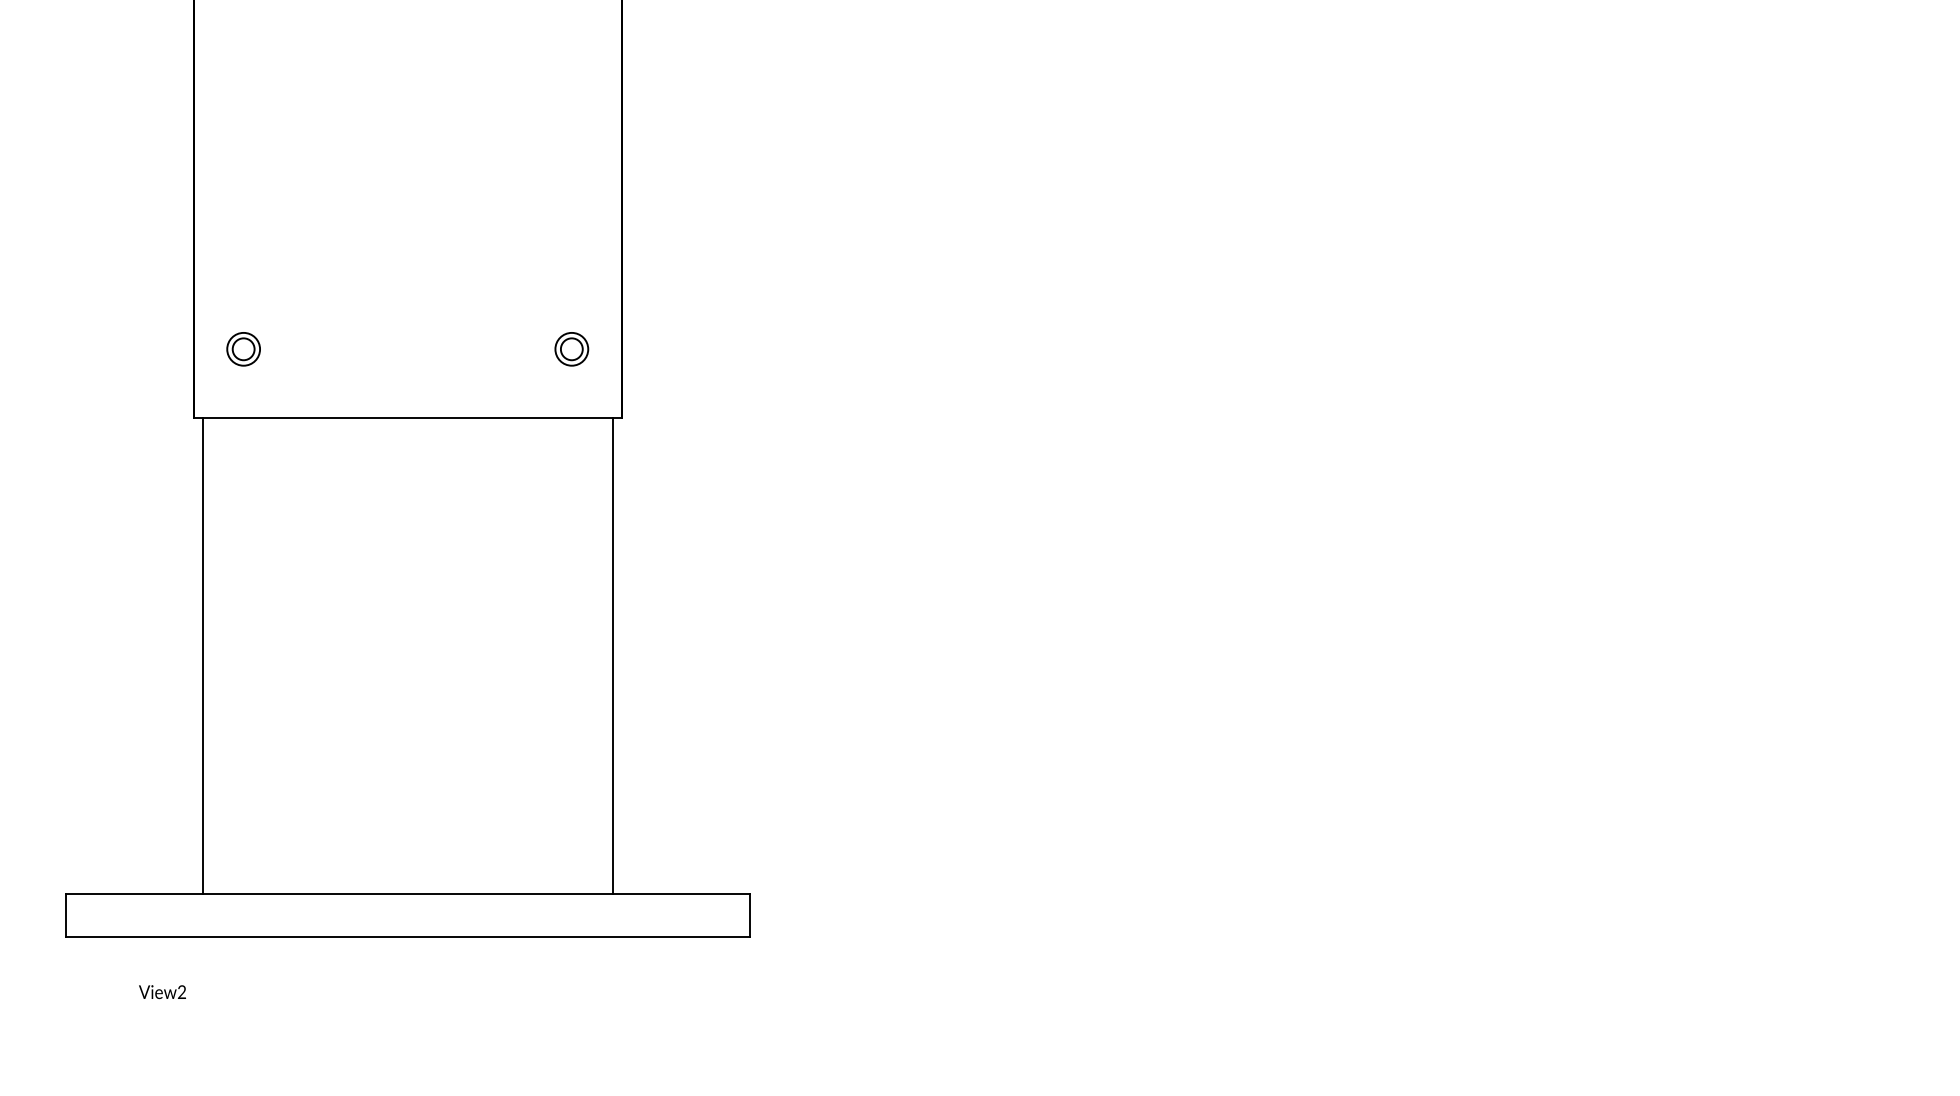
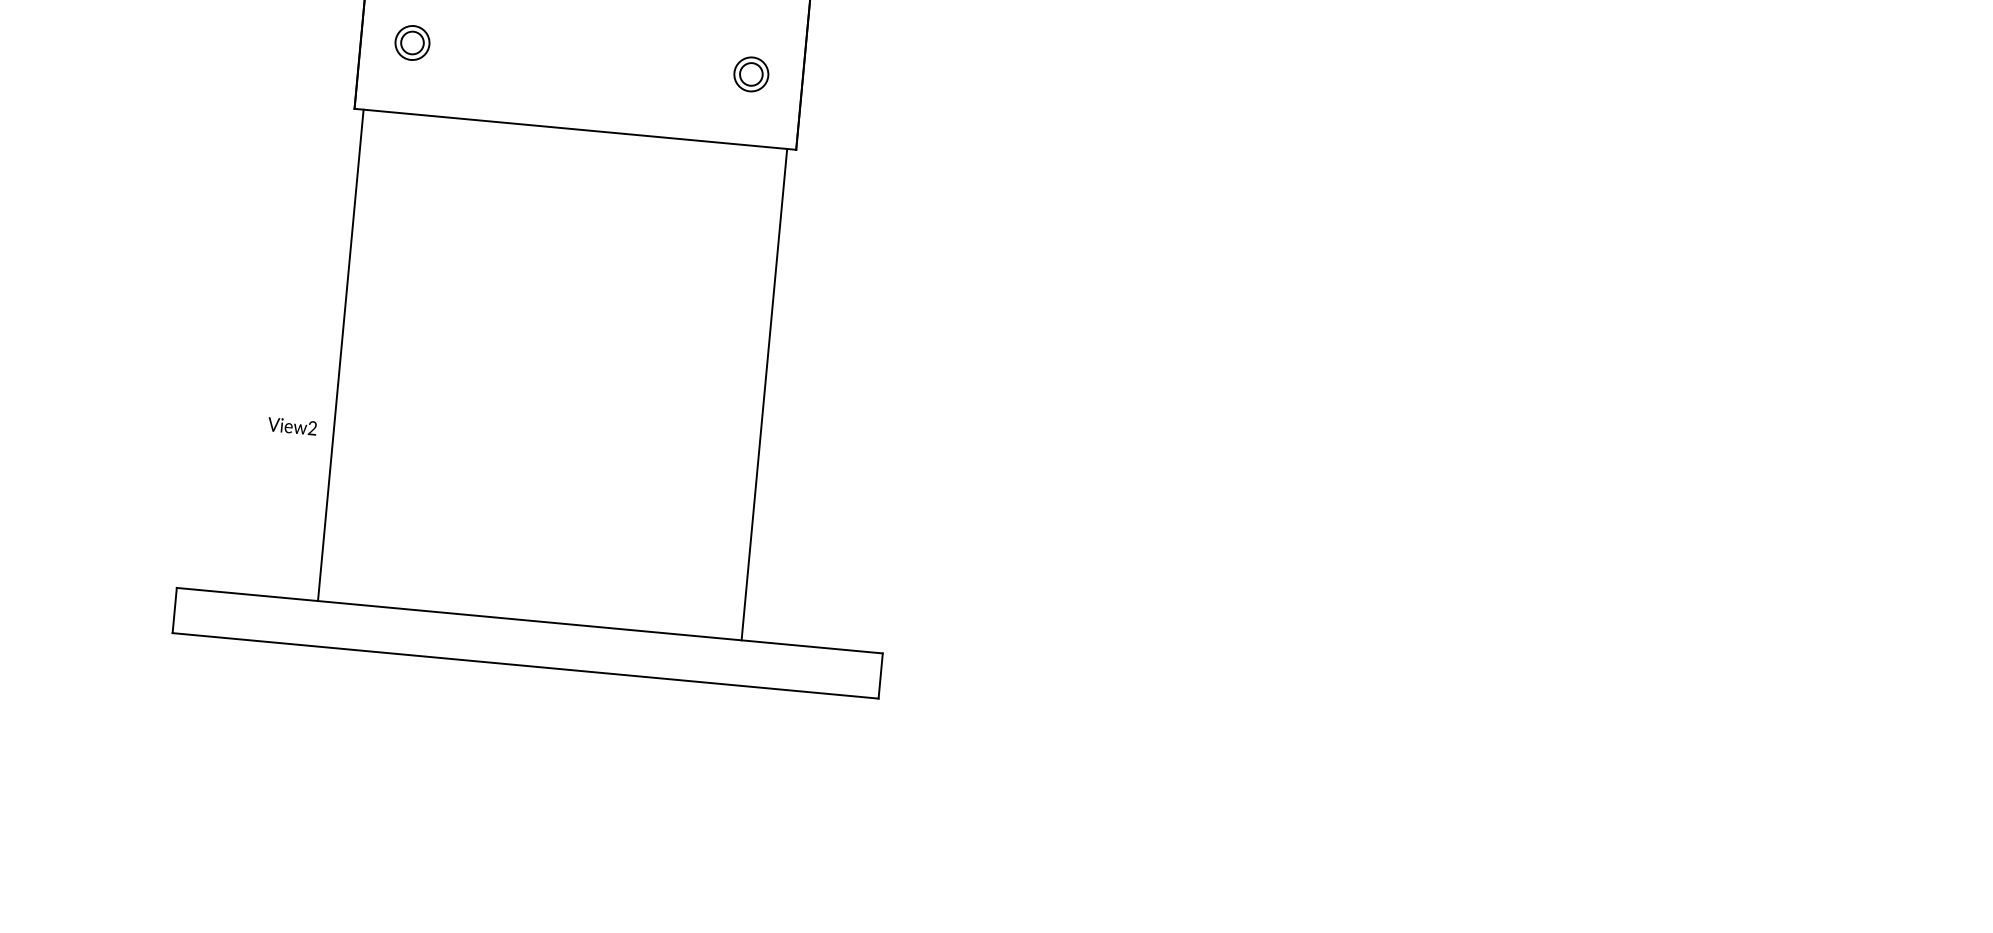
text: (162, 992) -> (292, 426), moved

